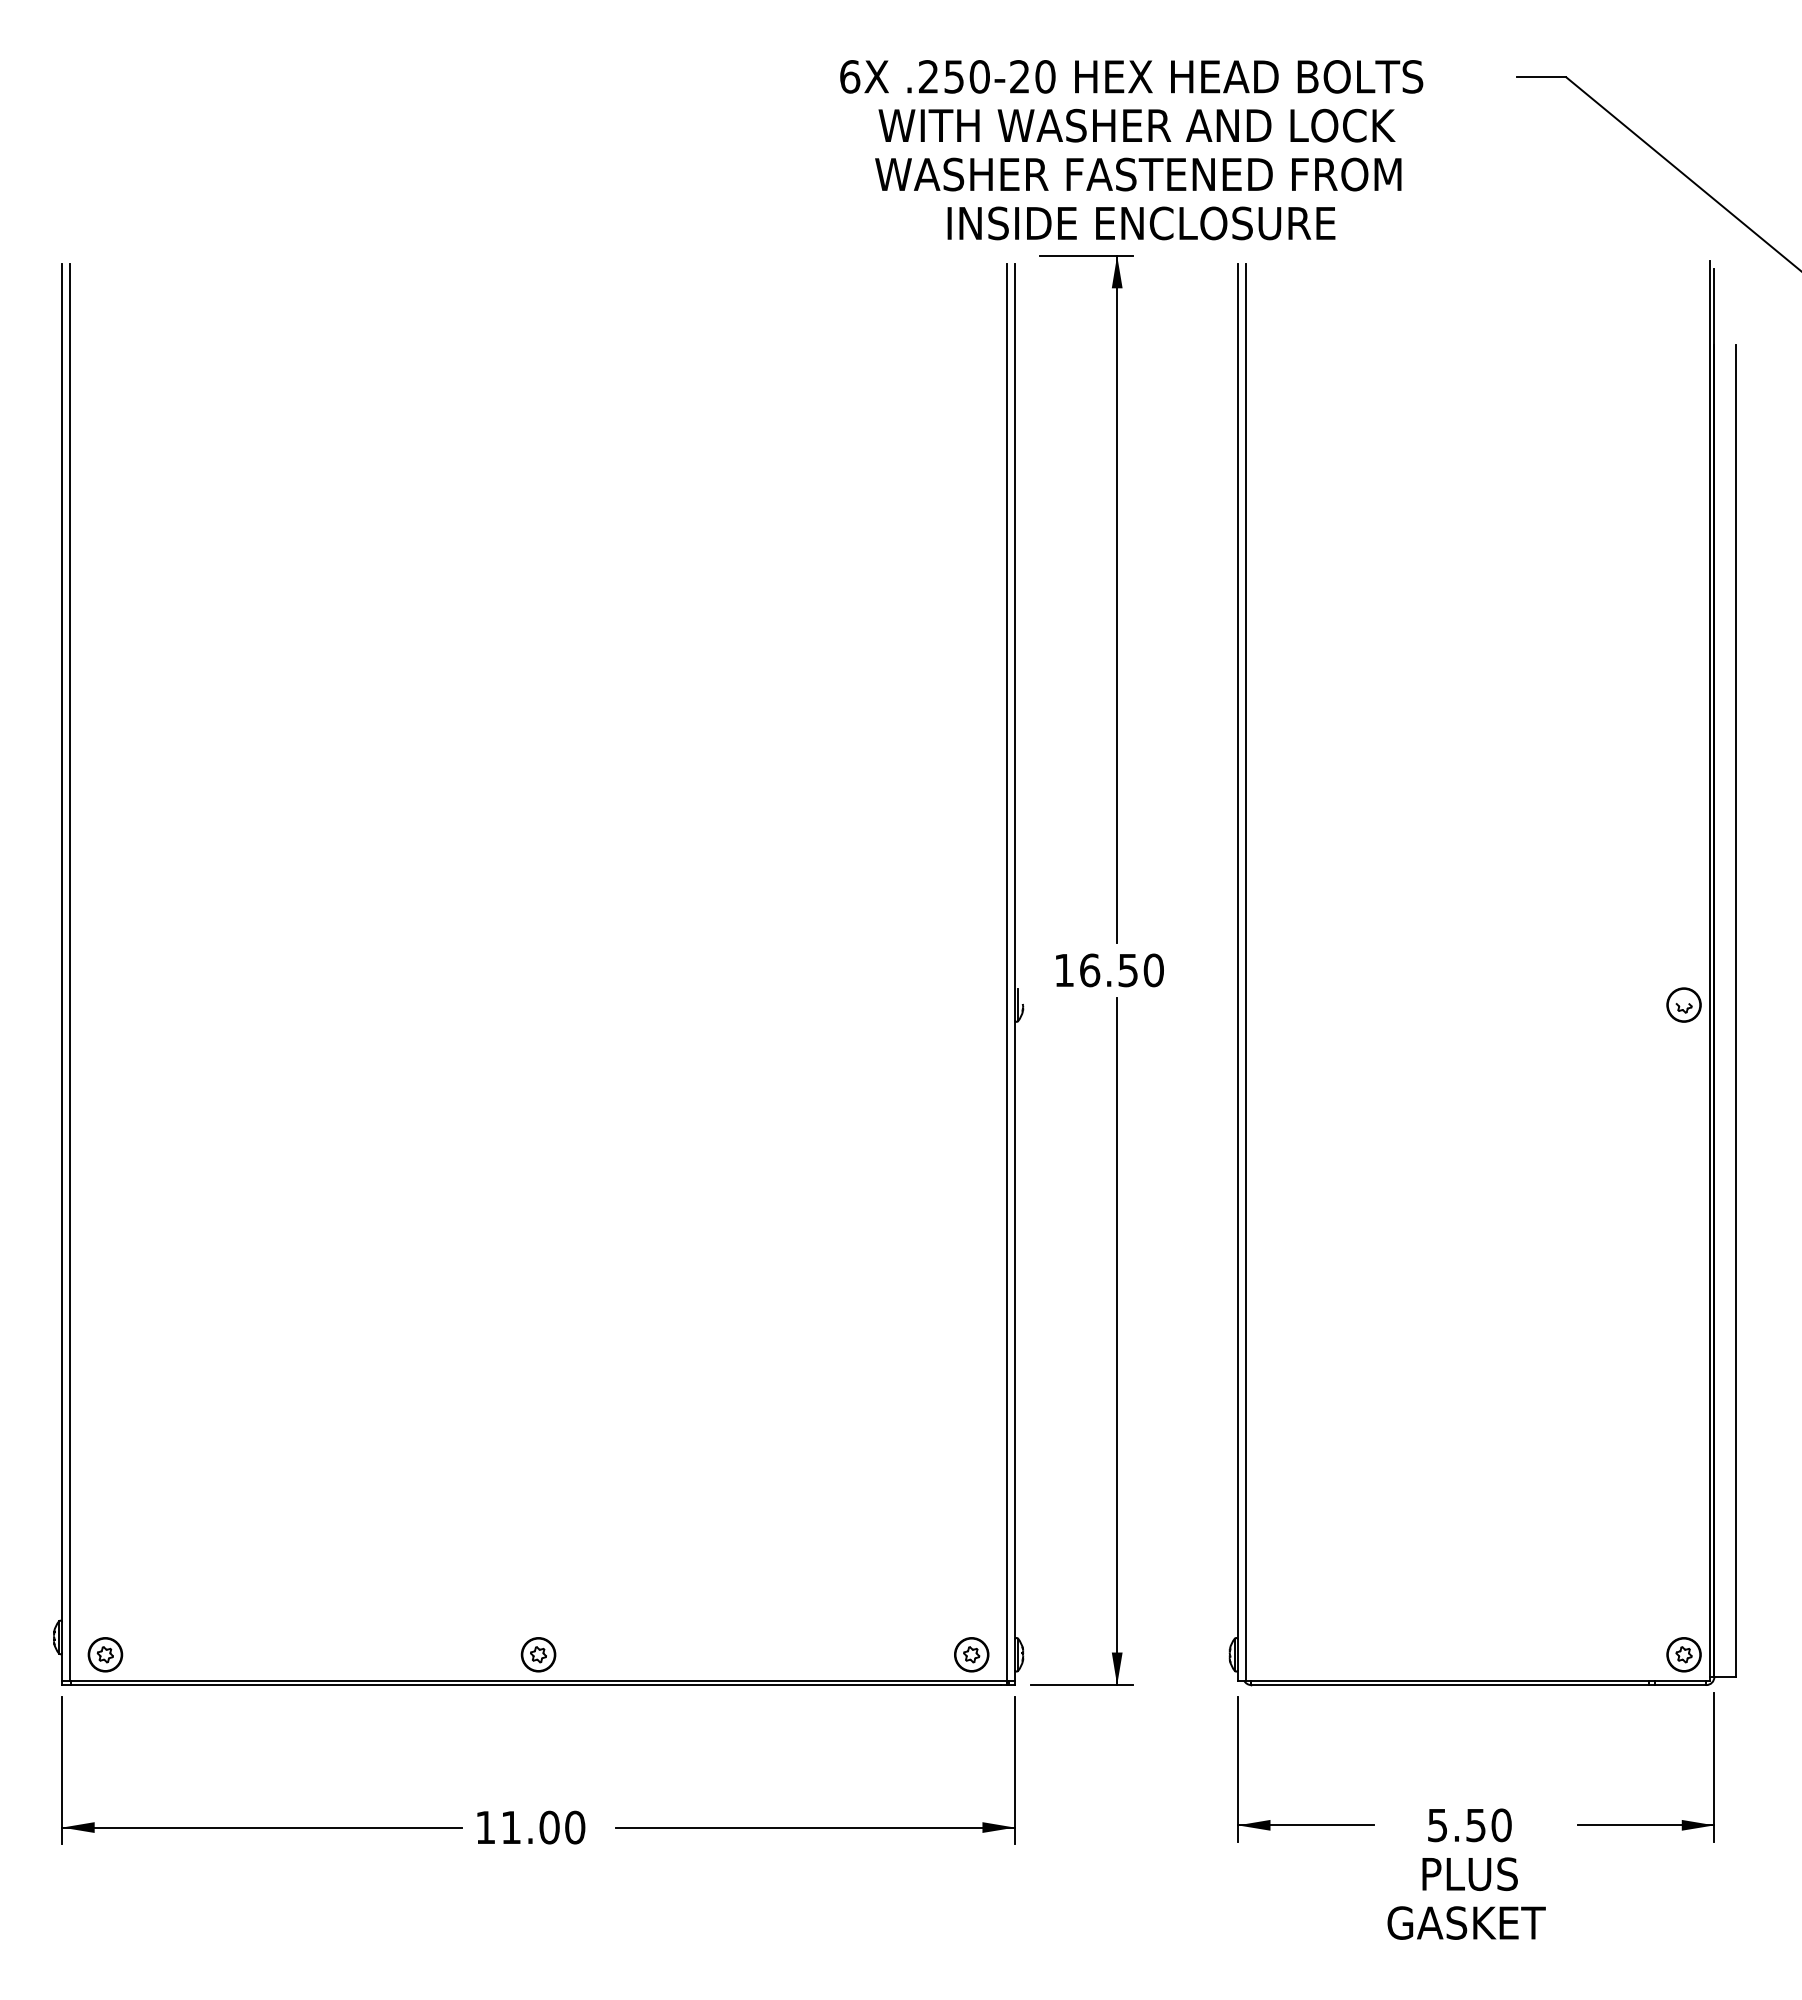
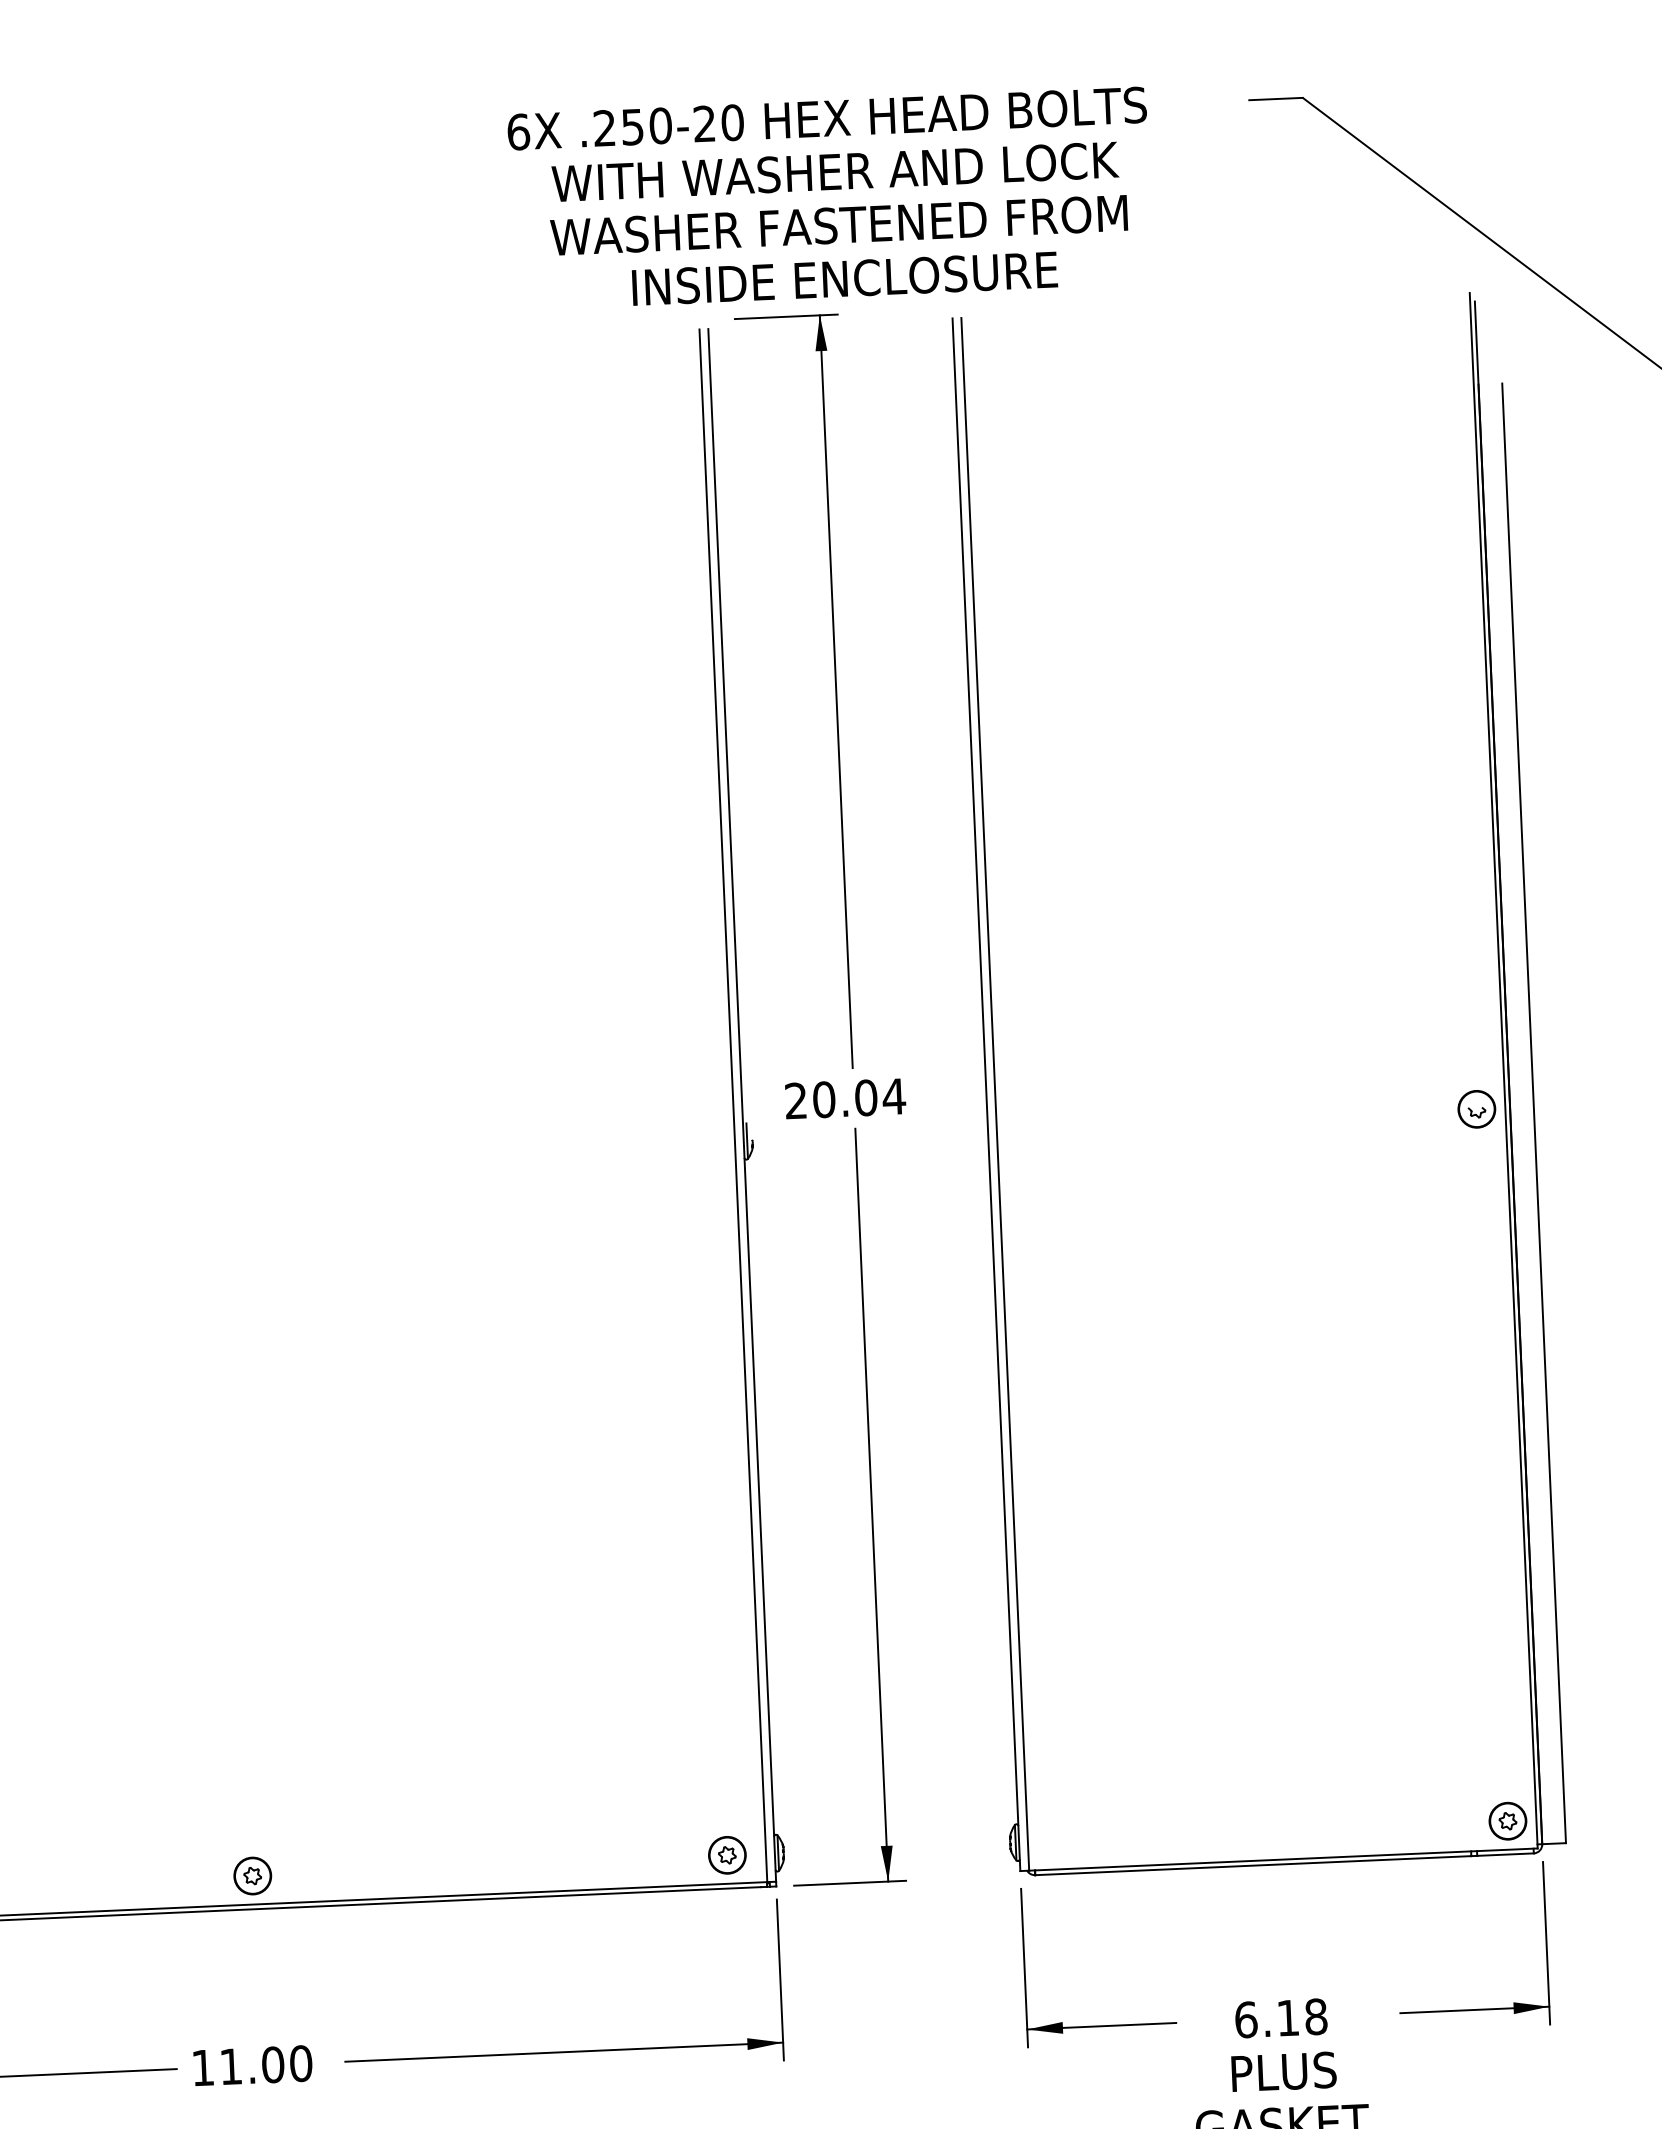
text: (1109, 970) -> (845, 1098), 16.50 -> 20.04
text: (1469, 1825) -> (1281, 2018), 5.50 -> 6.18

